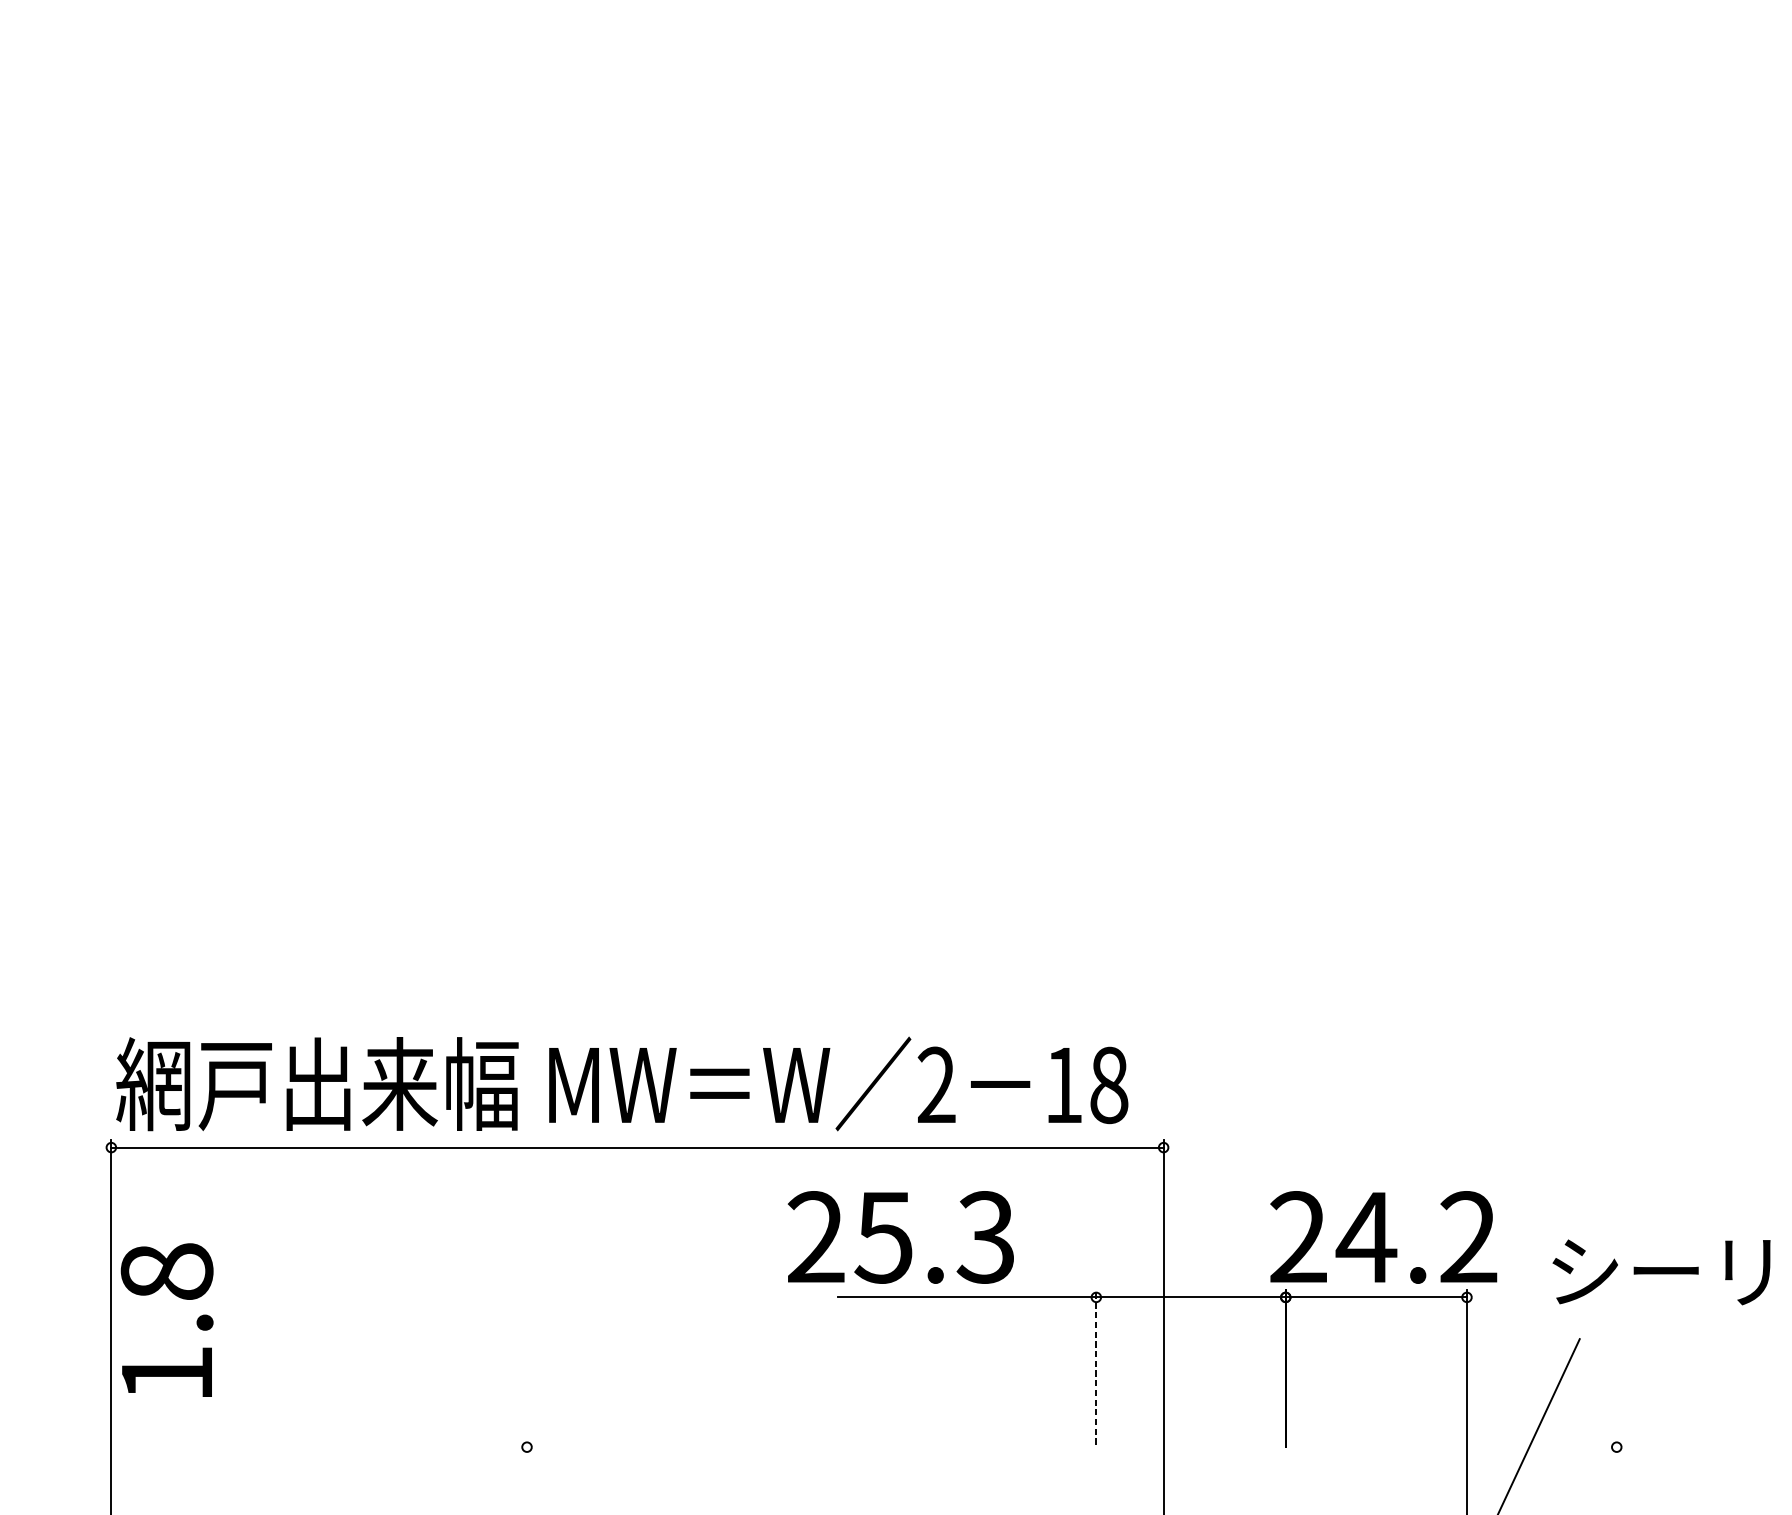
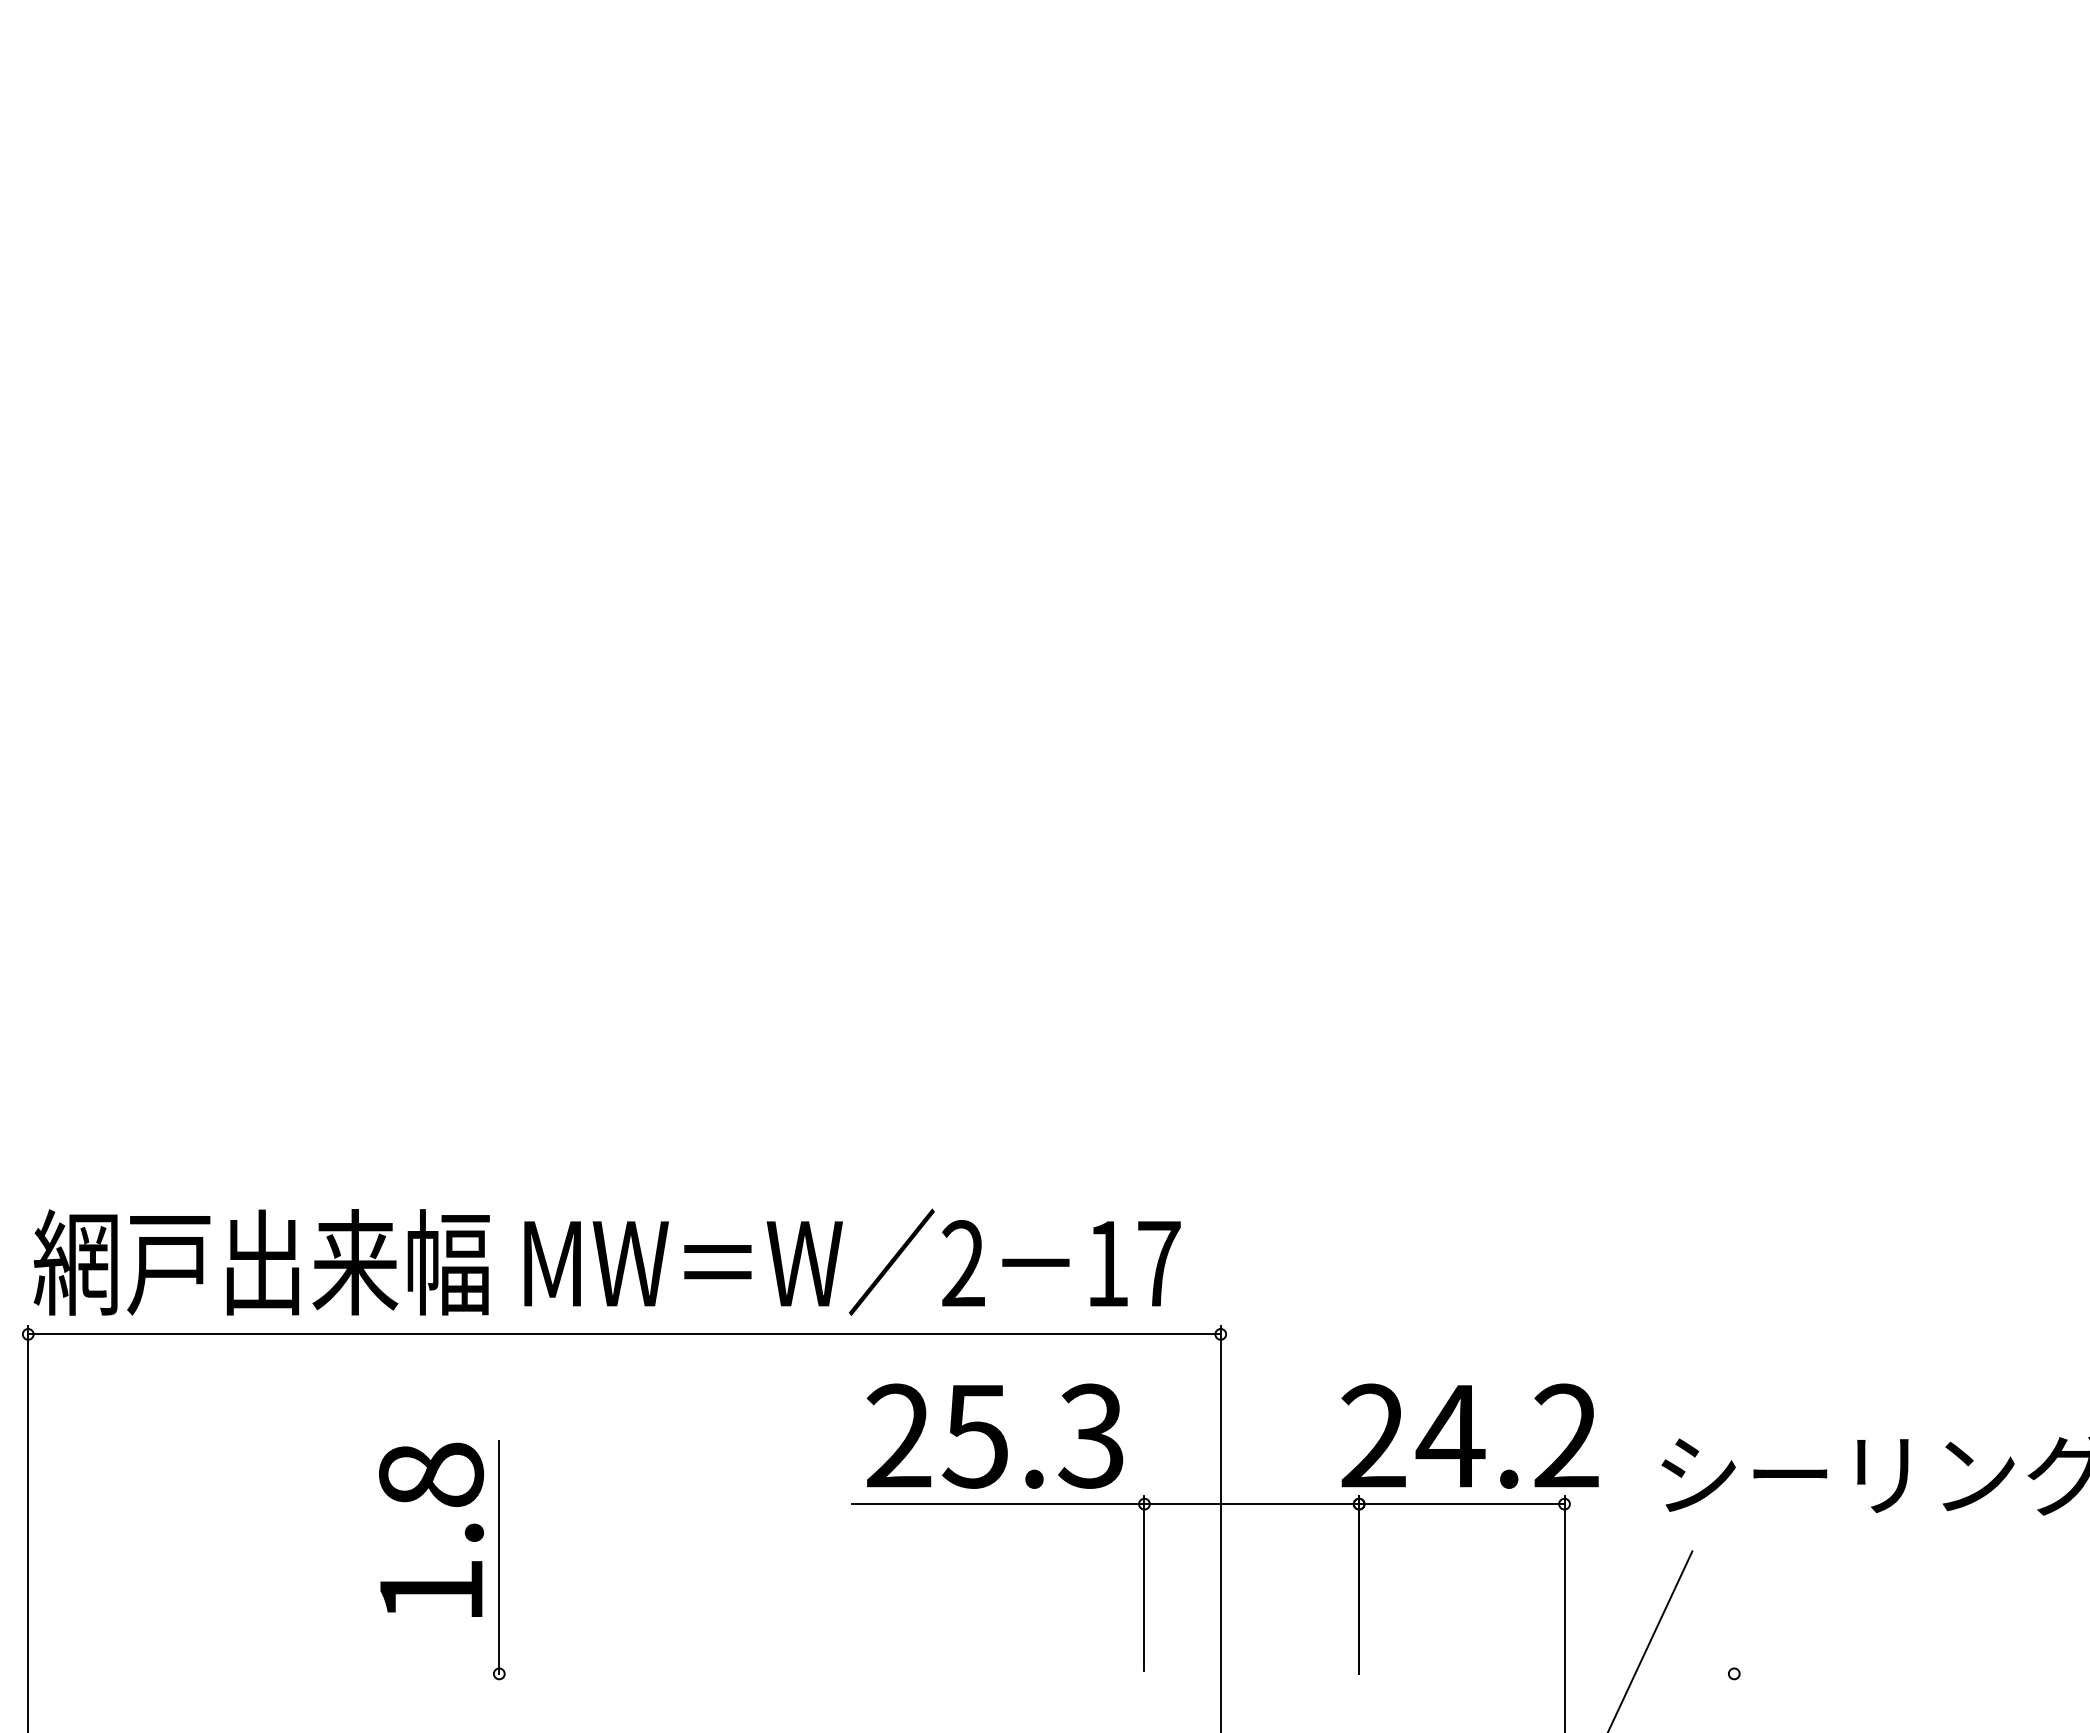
text: (1109, 1085) -> (1159, 1263), 18 -> 17
text: (900, 1236) -> (994, 1435), moved
text: (167, 1319) -> (431, 1529), moved
line: (527, 1343) -> (499, 1556), added
line: (1096, 1367) -> (1144, 1583), dashed -> solid

